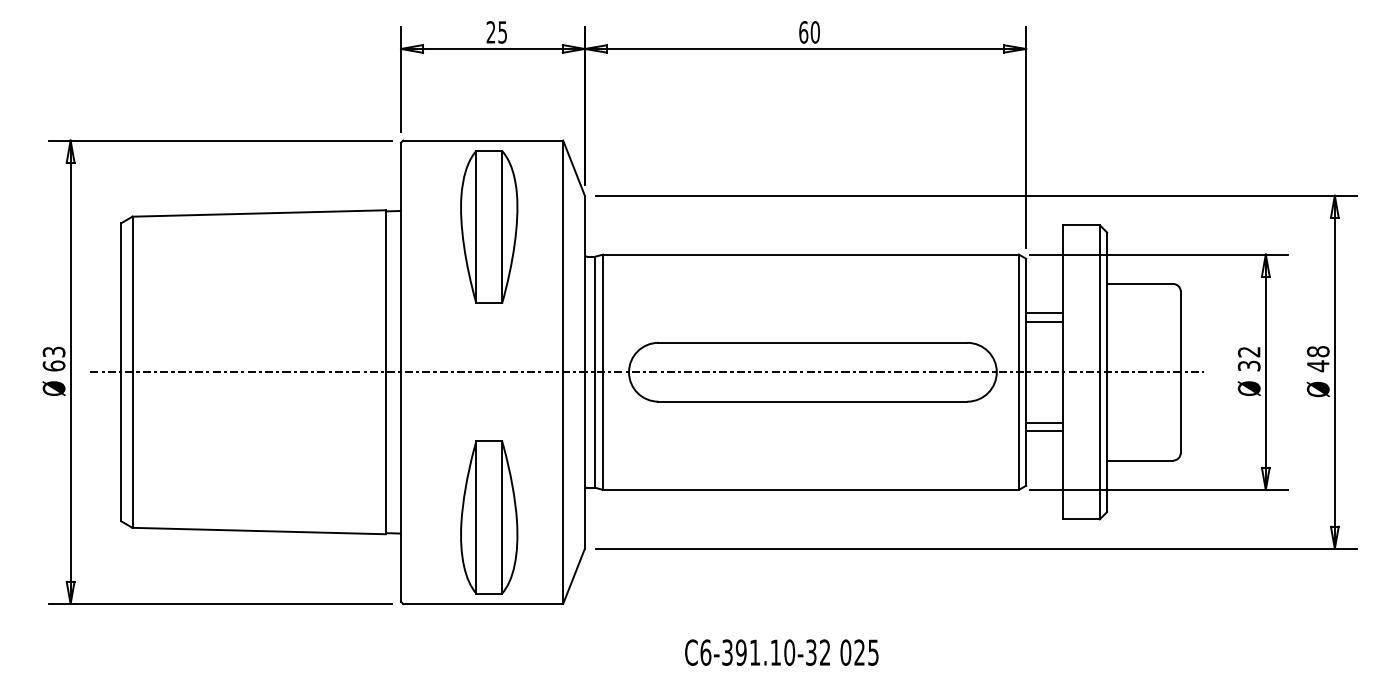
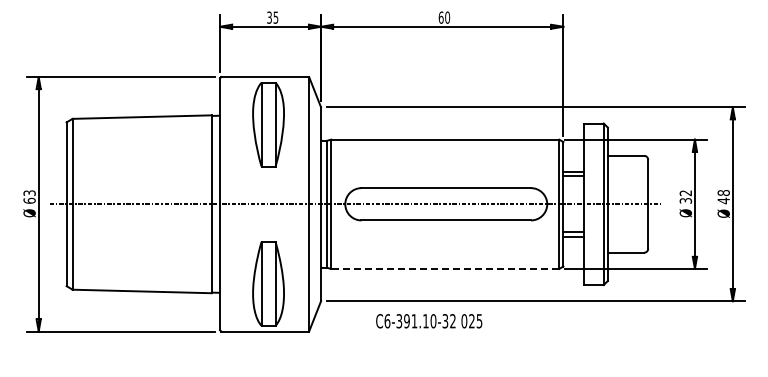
text: (490, 32) -> (269, 17), 25 -> 35
line: (809, 489) -> (444, 268), solid -> dashed
text: (782, 653) -> (429, 321), moved

